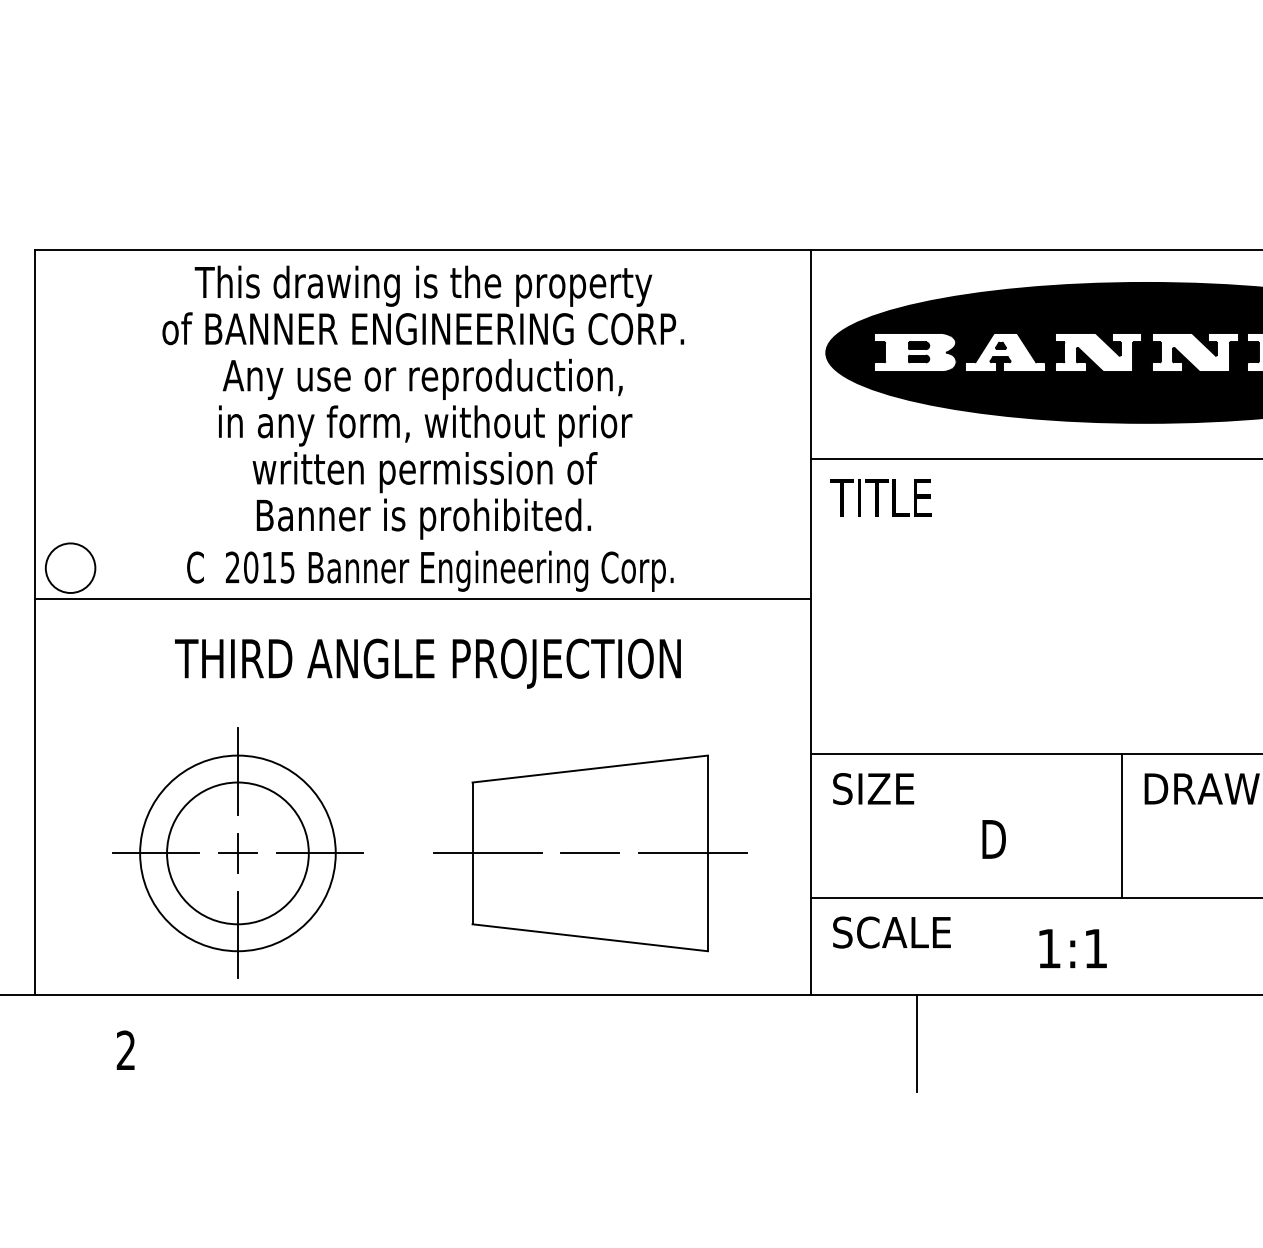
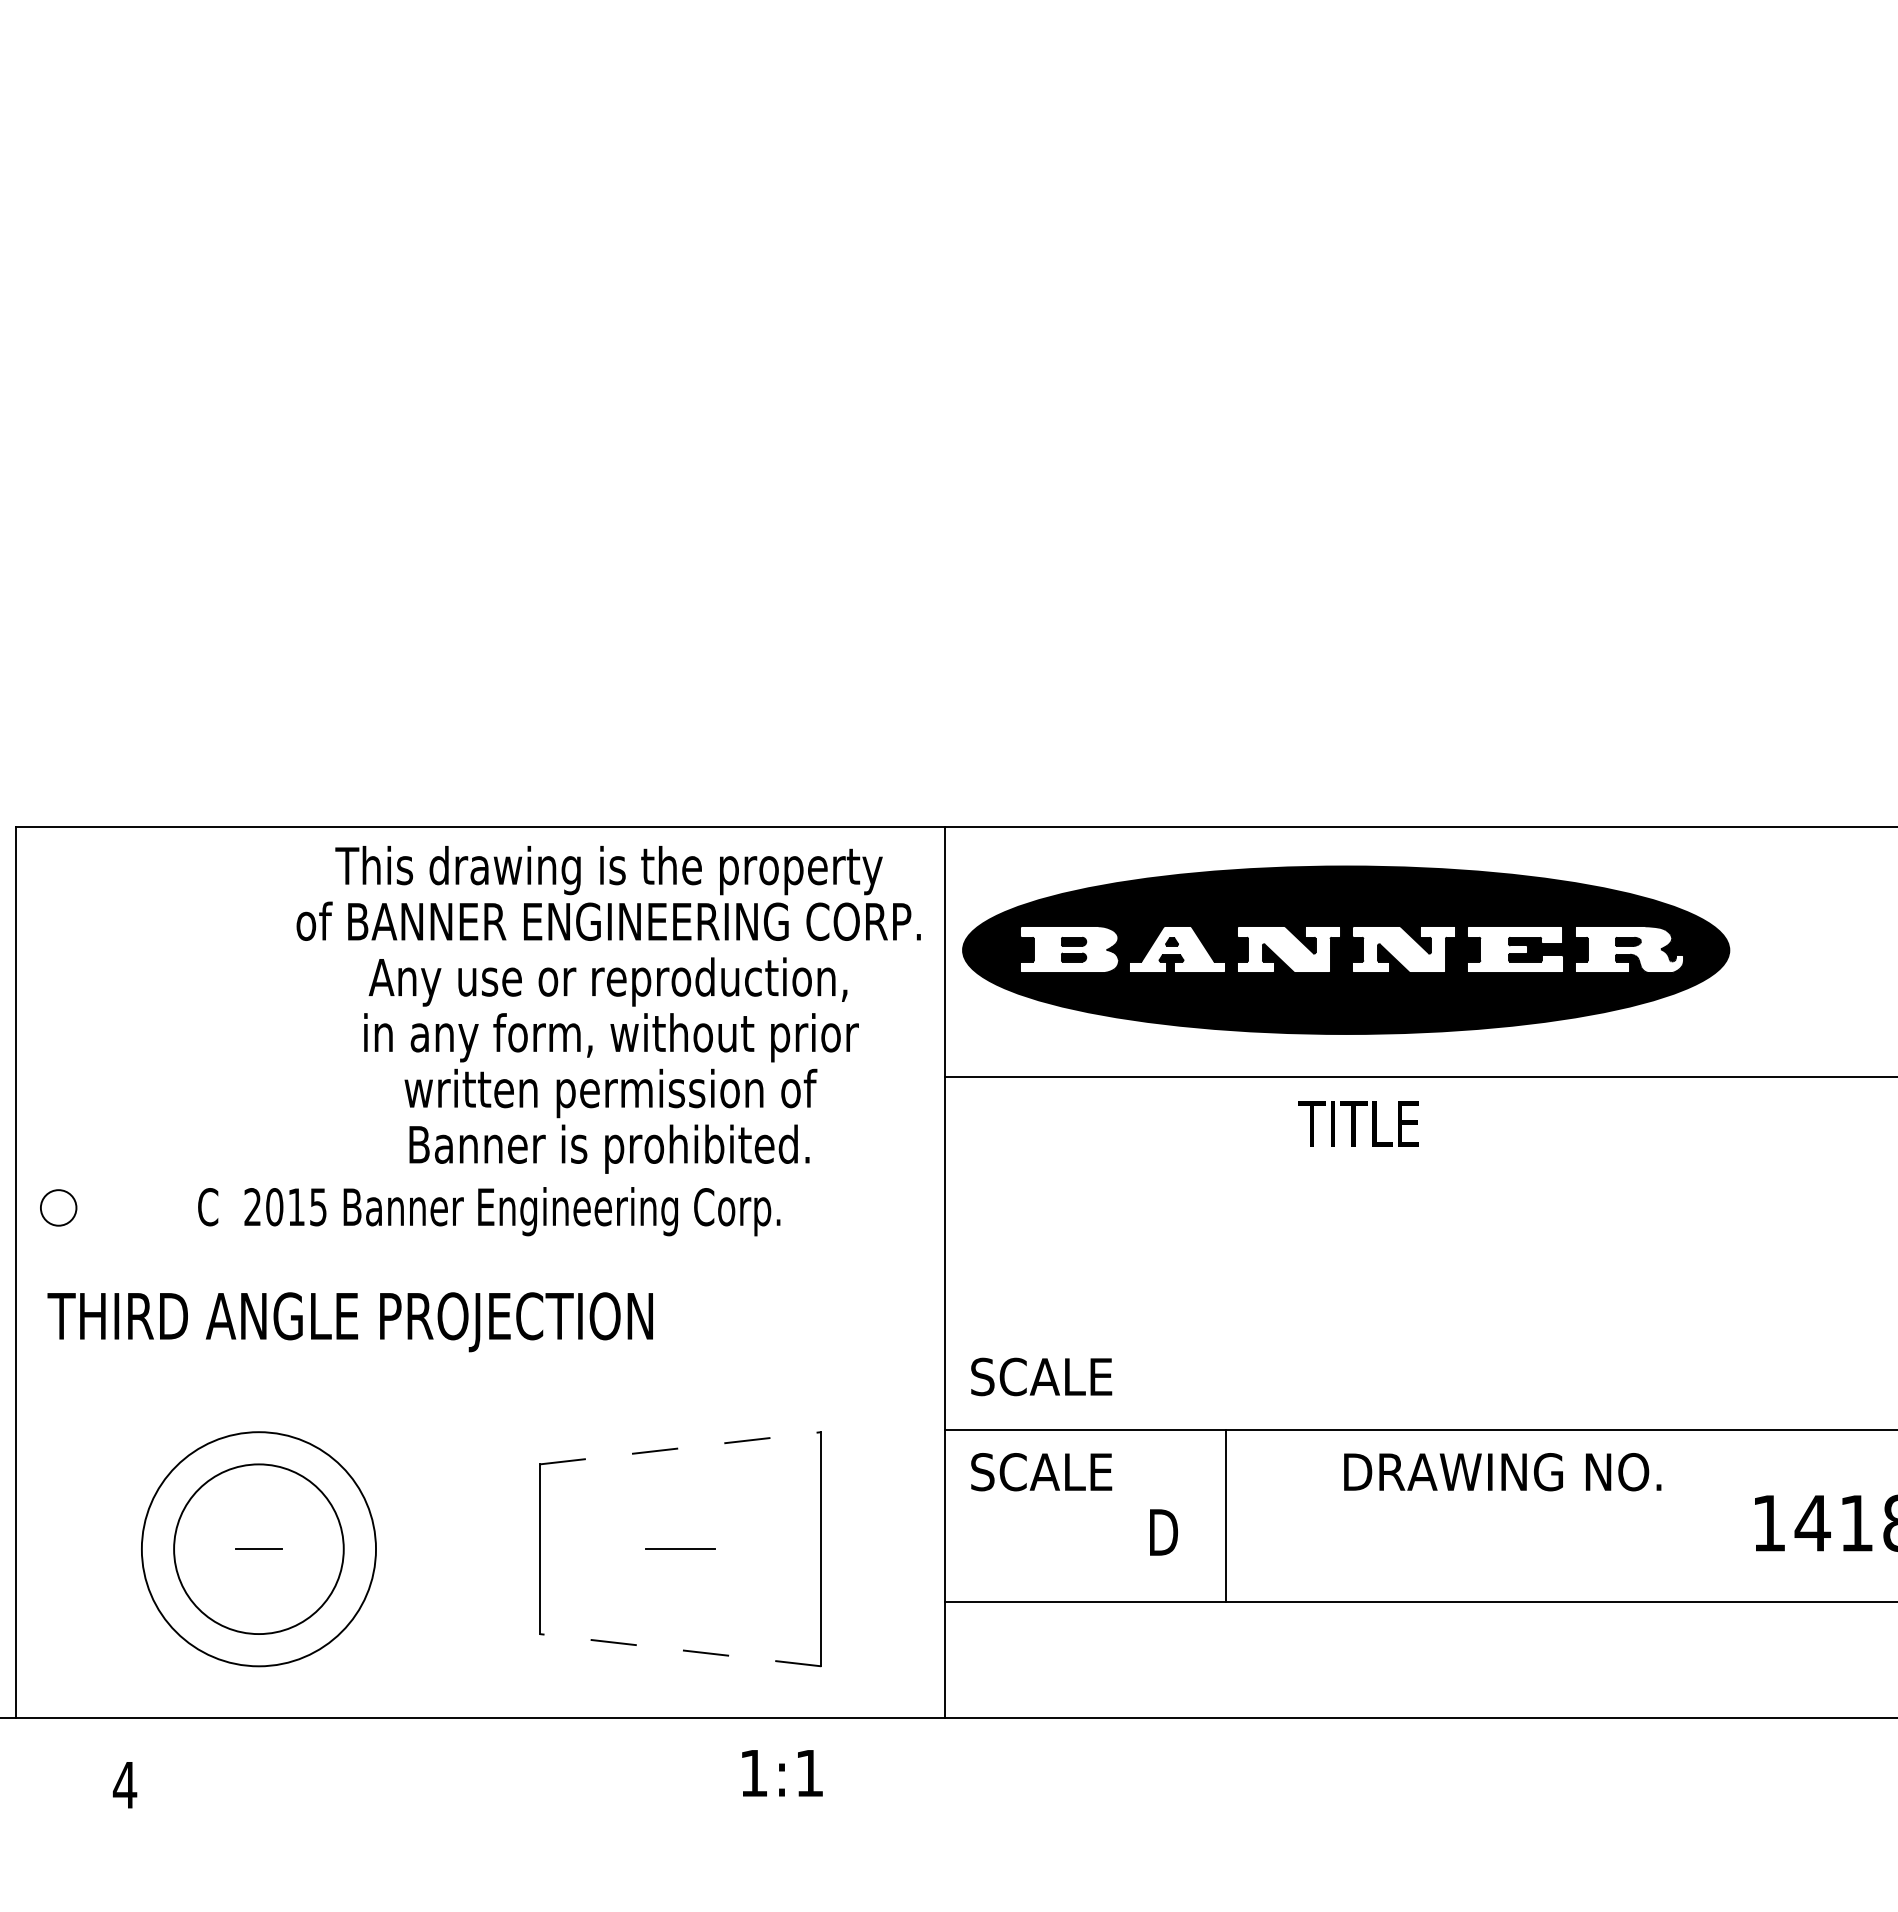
text: (423, 402) -> (608, 1009), moved
text: (880, 497) -> (1358, 1123), moved
circle: (70, 567) -> (58, 1207), size x0.6
line: (423, 598) -> (480, 1244), removed
text: (427, 663) -> (349, 1322), moved
line: (590, 769) -> (680, 1448), solid -> dashed
line: (237, 770) -> (258, 1450), removed
text: (903, 789) -> (1055, 1472), SIZE -> SCALE
line: (1121, 826) -> (1226, 1516), moved
line: (155, 853) -> (160, 1549), removed
line: (237, 853) -> (258, 1549), removed
line: (319, 853) -> (356, 1549), removed
line: (487, 853) -> (557, 1549), removed
line: (692, 853) -> (802, 1549), removed
text: (891, 932) -> (1041, 1376), moved
line: (237, 934) -> (258, 1646), removed
line: (590, 938) -> (680, 1650), solid -> dashed
text: (1073, 948) -> (782, 1773), moved
line: (917, 1043) -> (1072, 1776), removed
text: (125, 1049) -> (124, 1784), 2 -> 4

